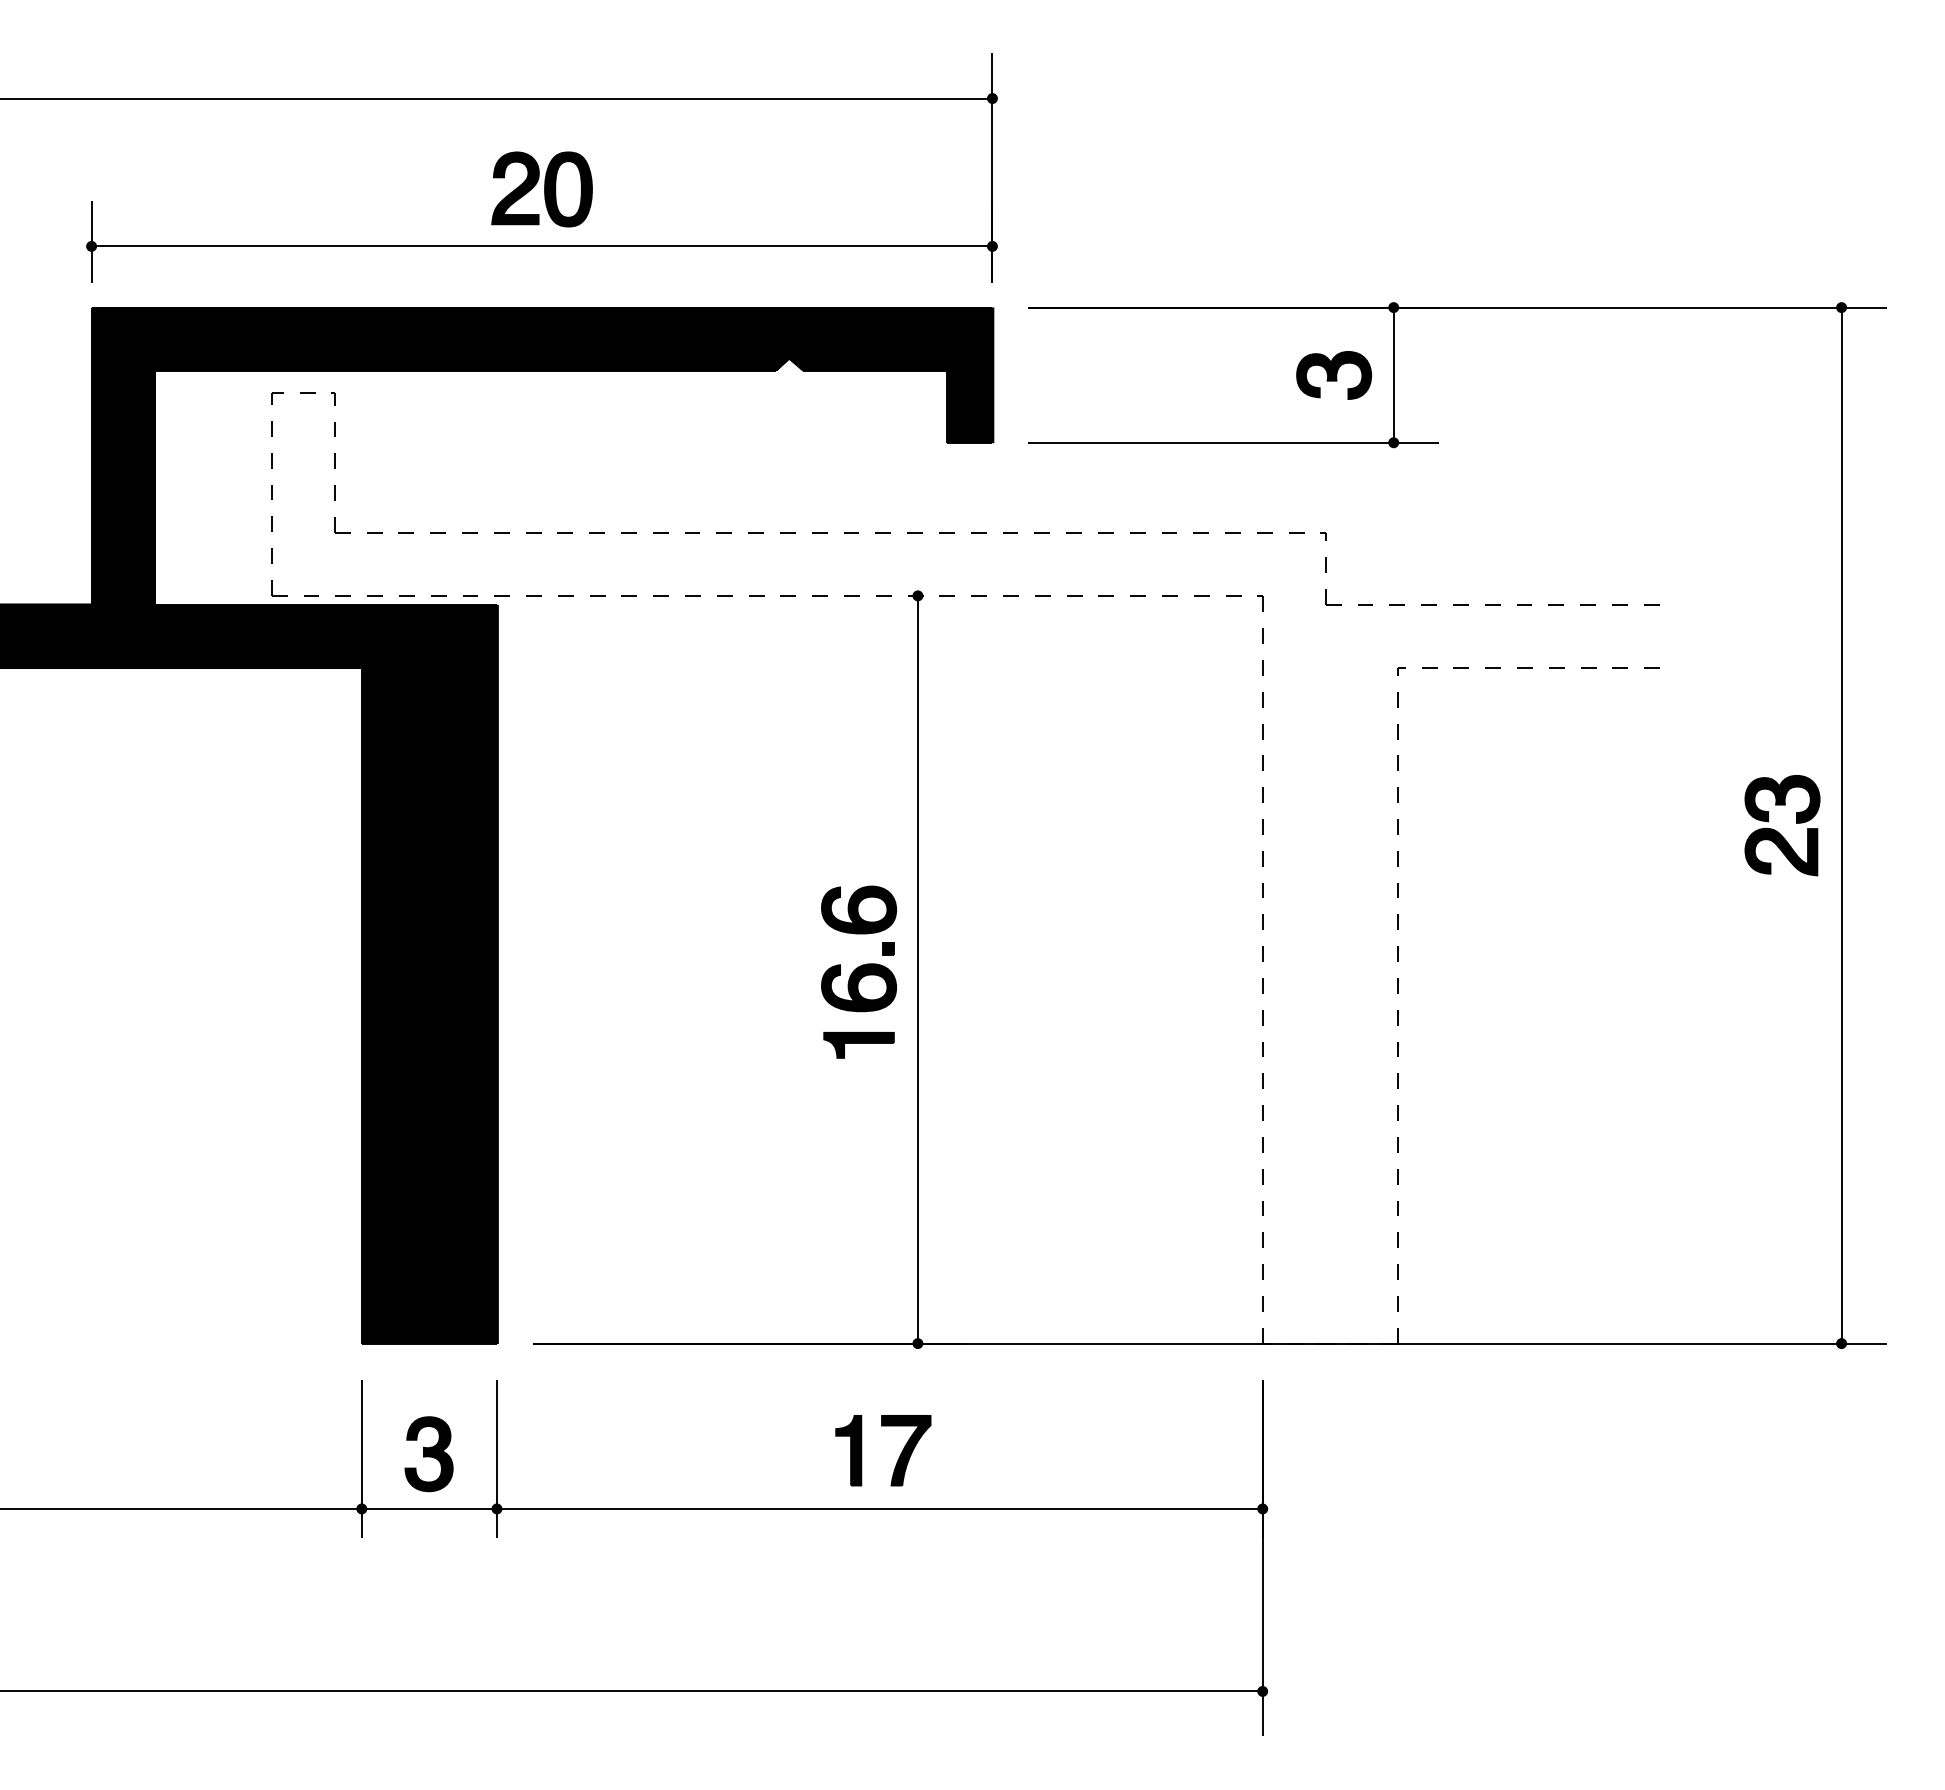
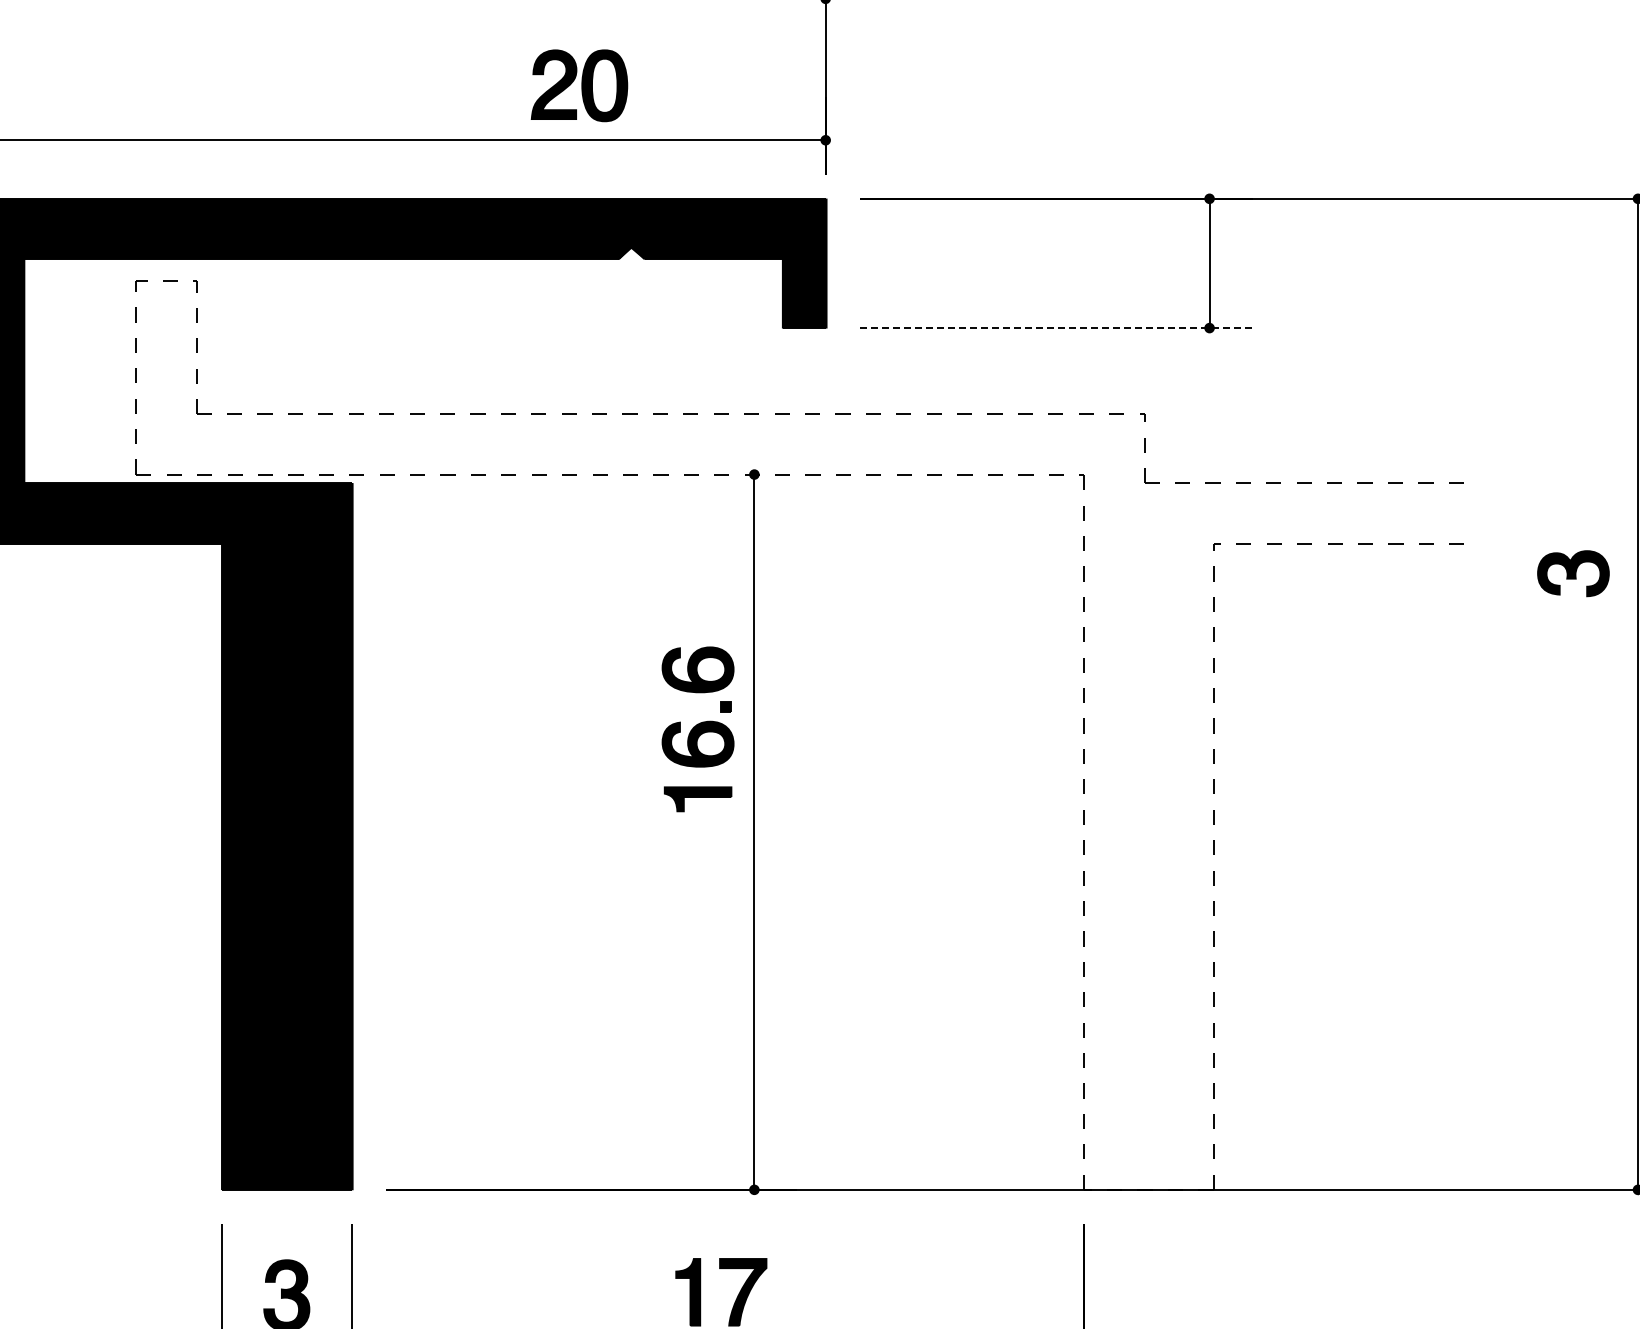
part: (541, 189) -> (578, 85), moved
part: (1334, 375) -> (1573, 573), moved
line: (1234, 442) -> (1057, 327), solid -> dashed
part: (1778, 831) -> (1577, 699), removed
part: (858, 971) -> (697, 728), moved

